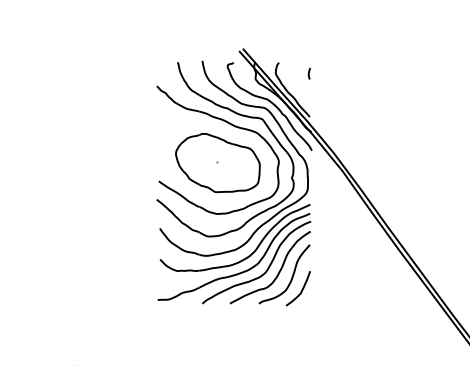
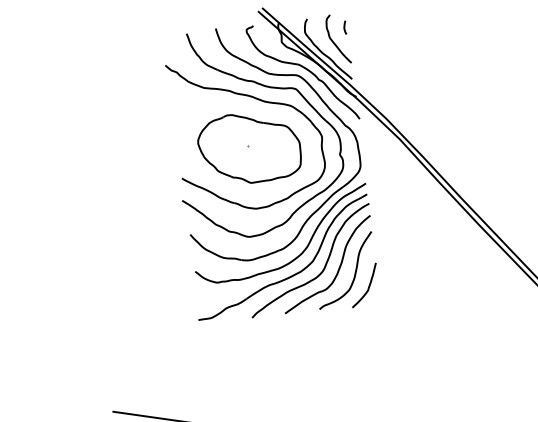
curve: (299, 84) -> (334, 42), added

